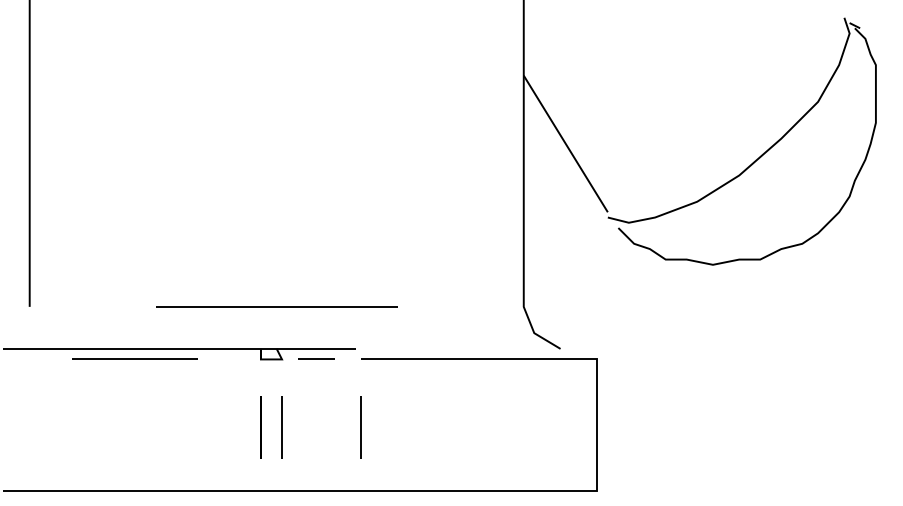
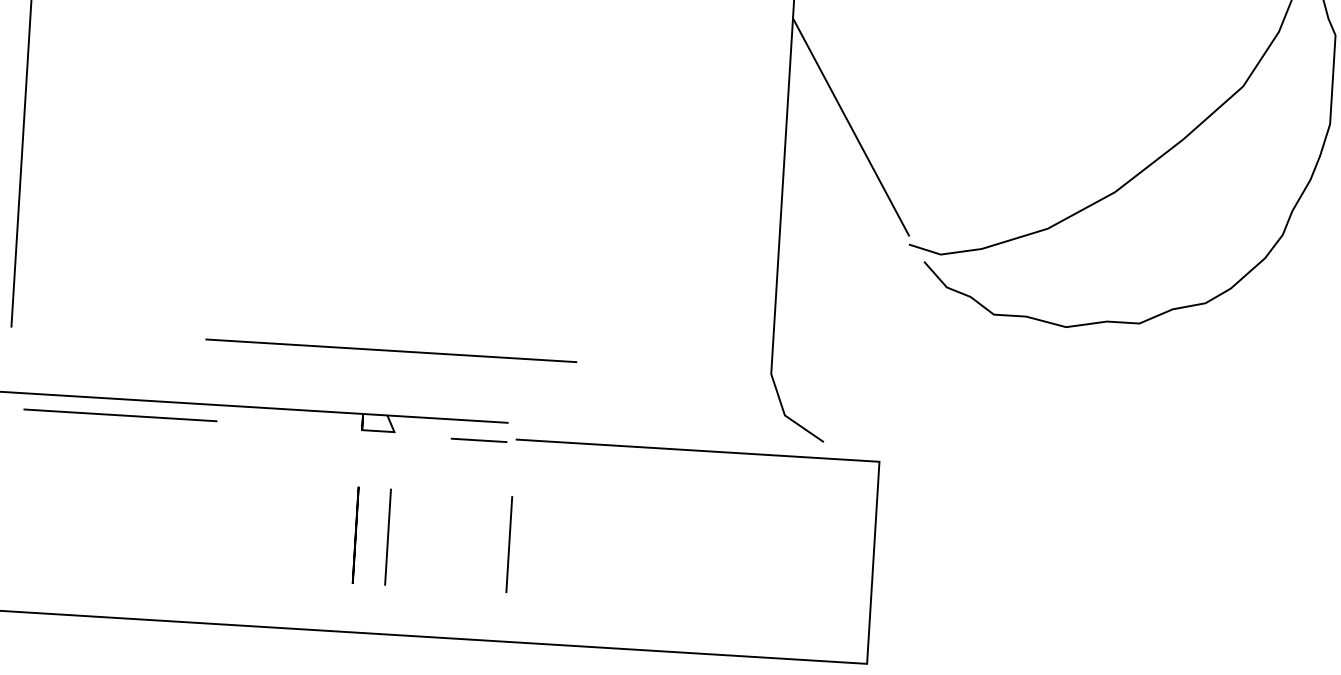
line: (134, 358) -> (120, 413), moved
line: (316, 358) -> (479, 438), moved

